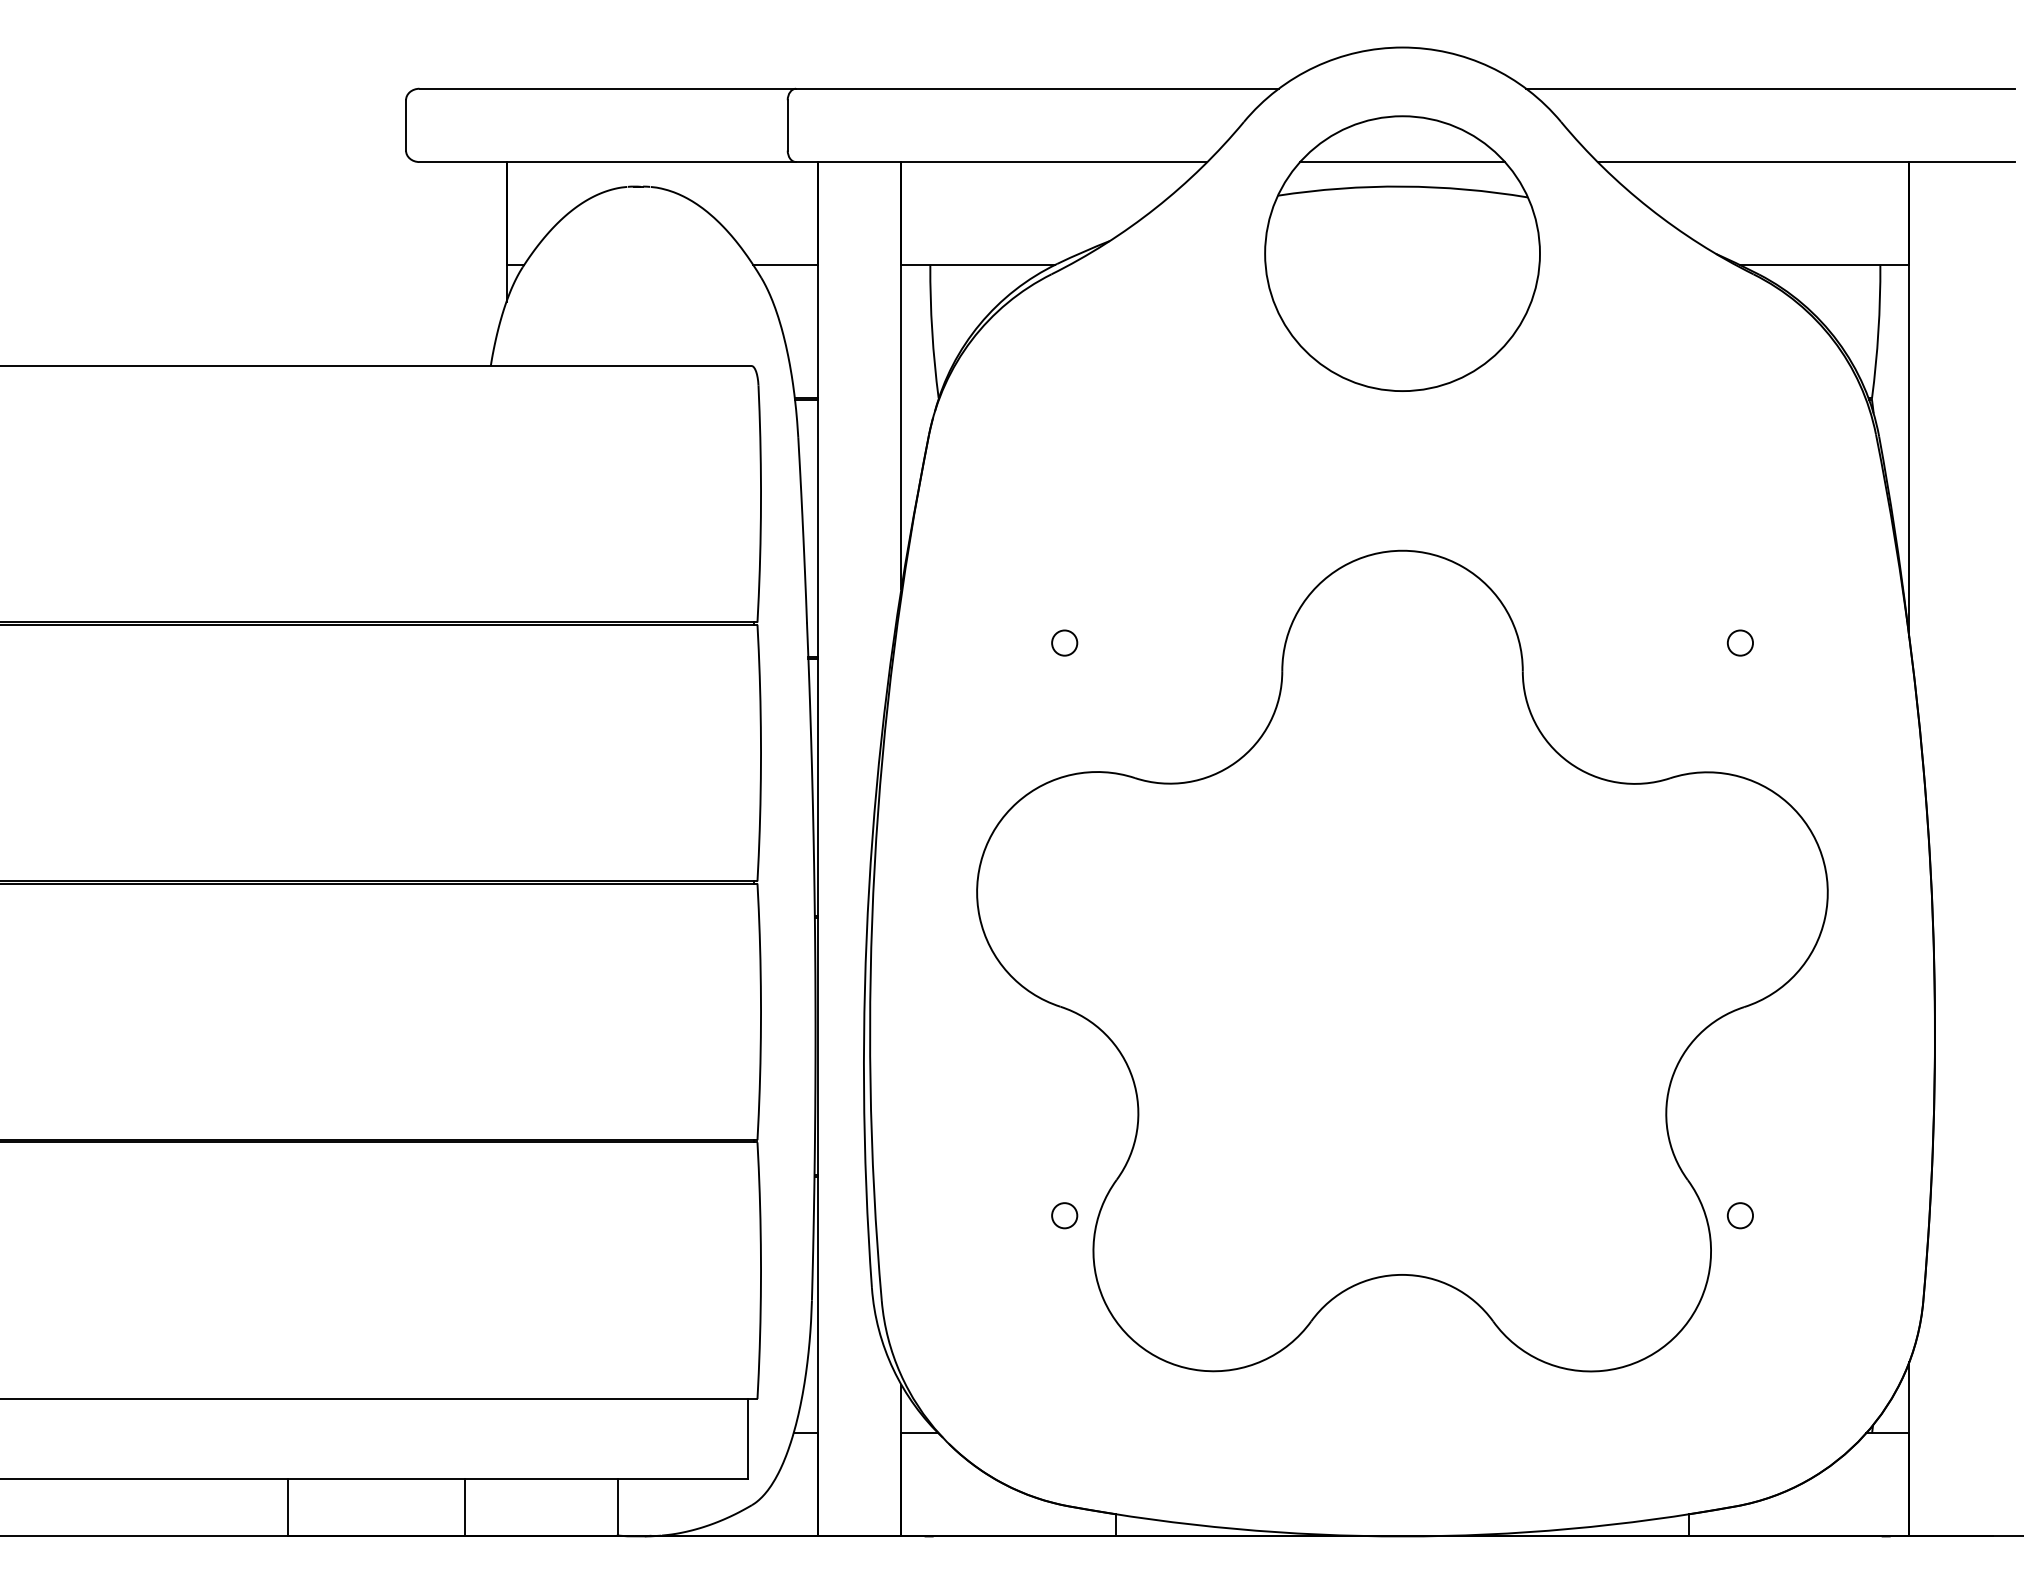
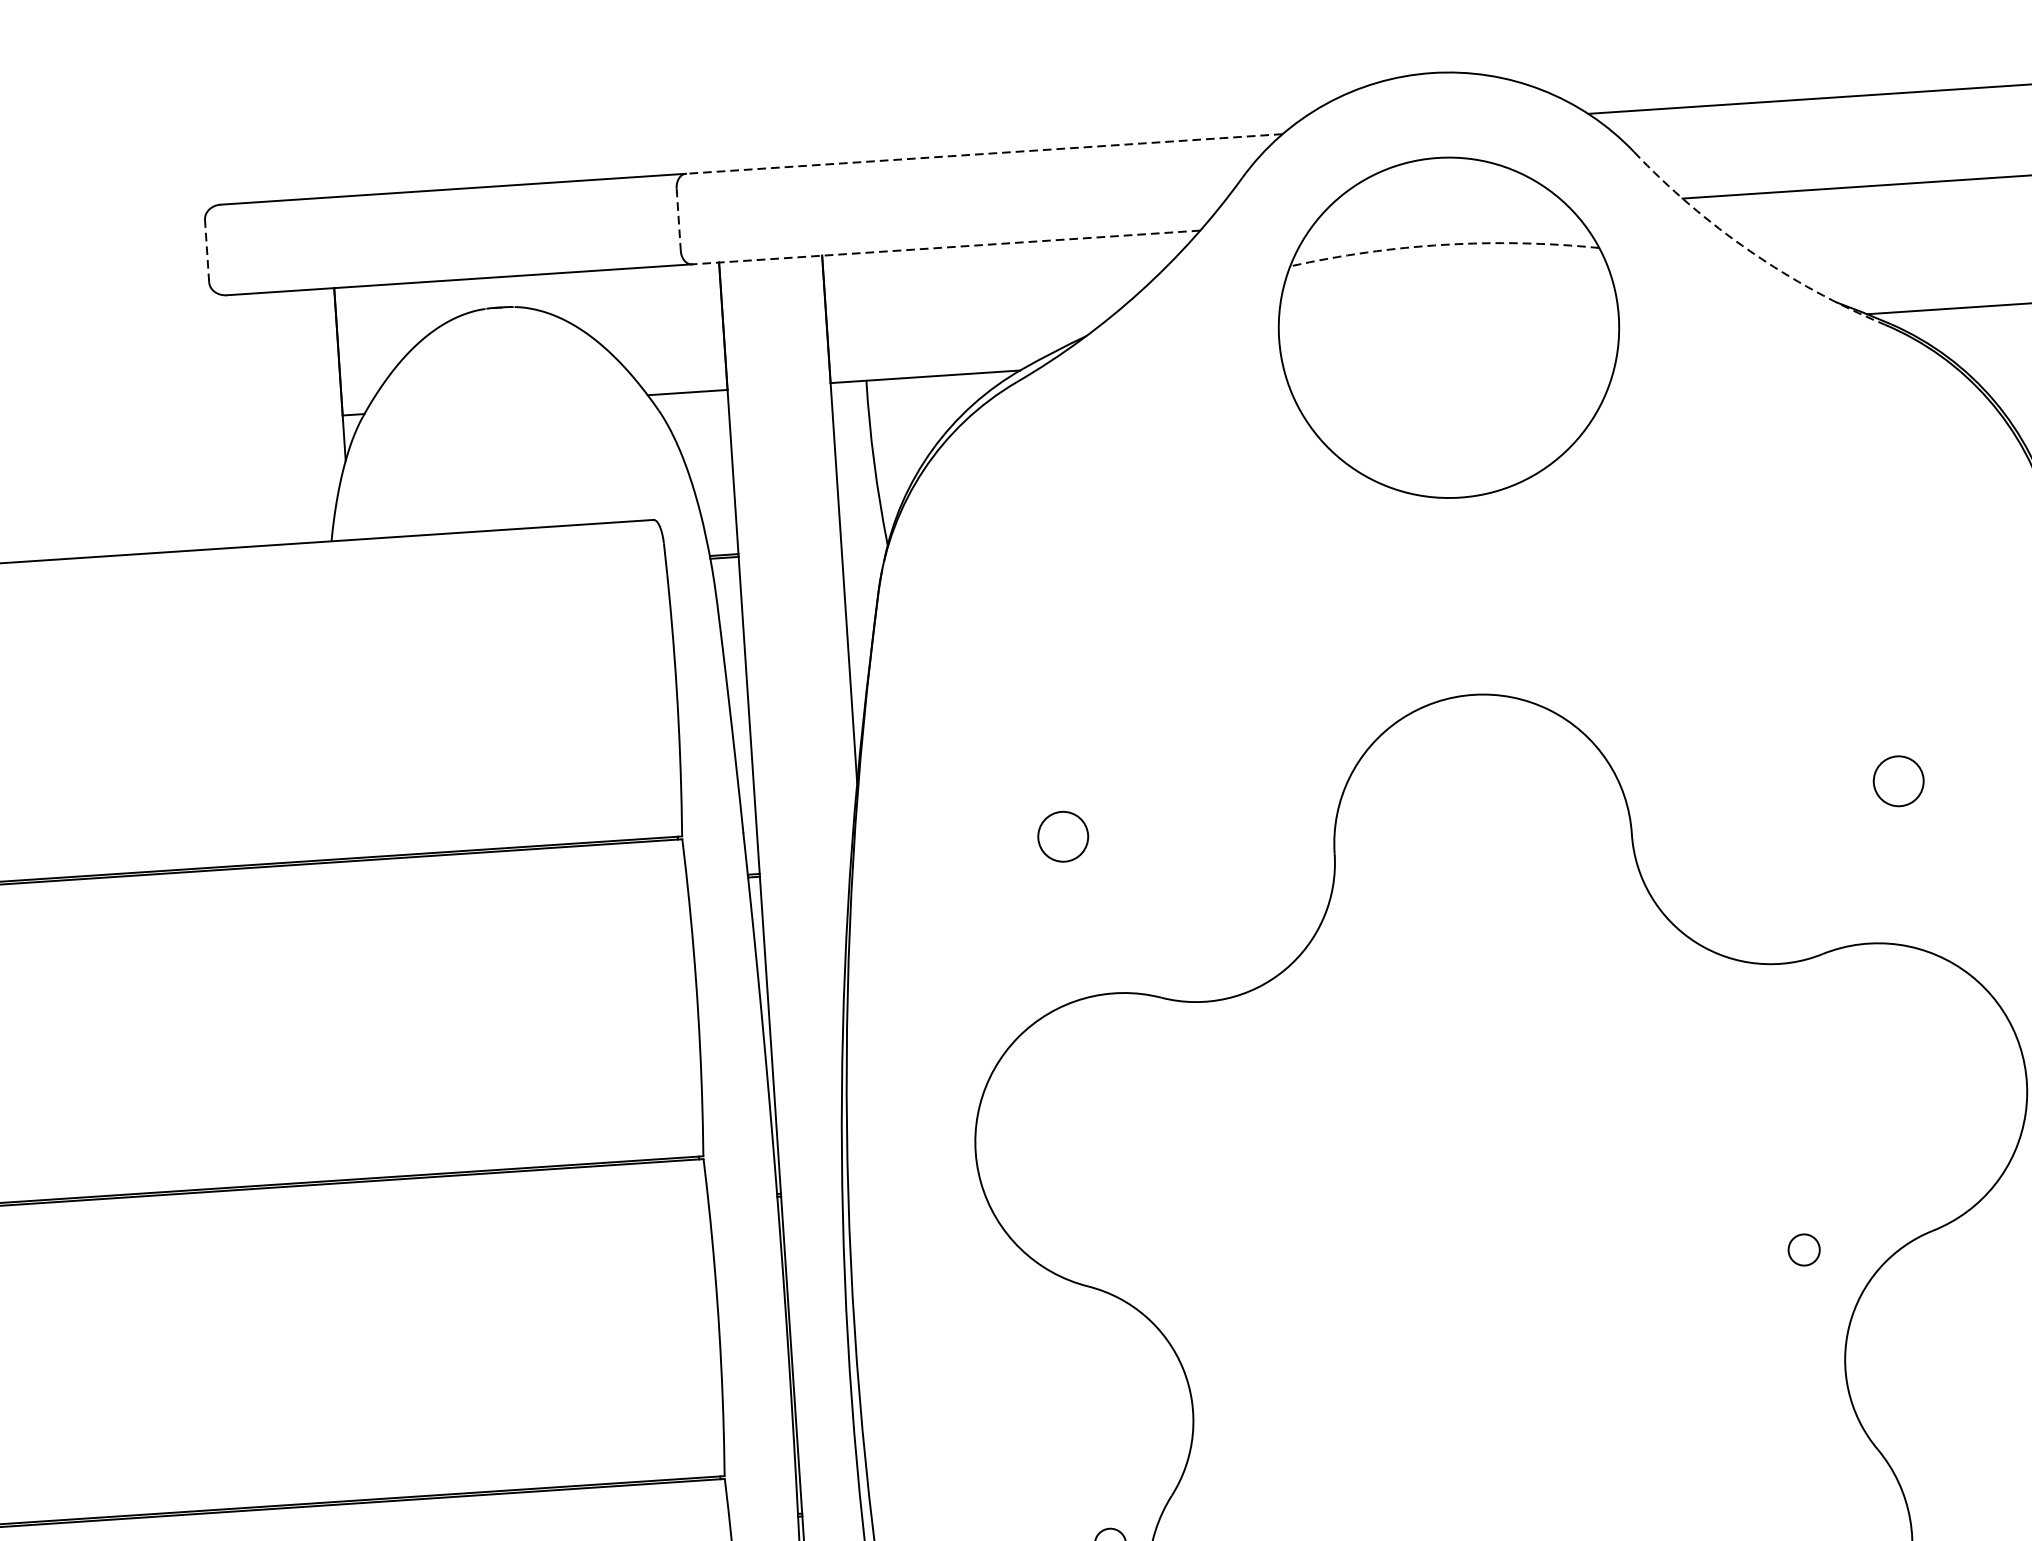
line: (1036, 88) -> (983, 153), solid -> dashed
line: (406, 124) -> (207, 249), solid -> dashed
line: (787, 125) -> (678, 219), solid -> dashed
line: (1001, 162) -> (945, 248), solid -> dashed
line: (1402, 162) -> (1441, 215), removed
arc: (1403, 186) -> (1444, 244), solid -> dashed
arc: (1649, 208) -> (1750, 251), solid -> dashed
circle: (1064, 642) -> (1063, 835), size x1.6
circle: (1739, 642) -> (1897, 780), size x1.6
circle: (1739, 1215) -> (1803, 1249), moved

